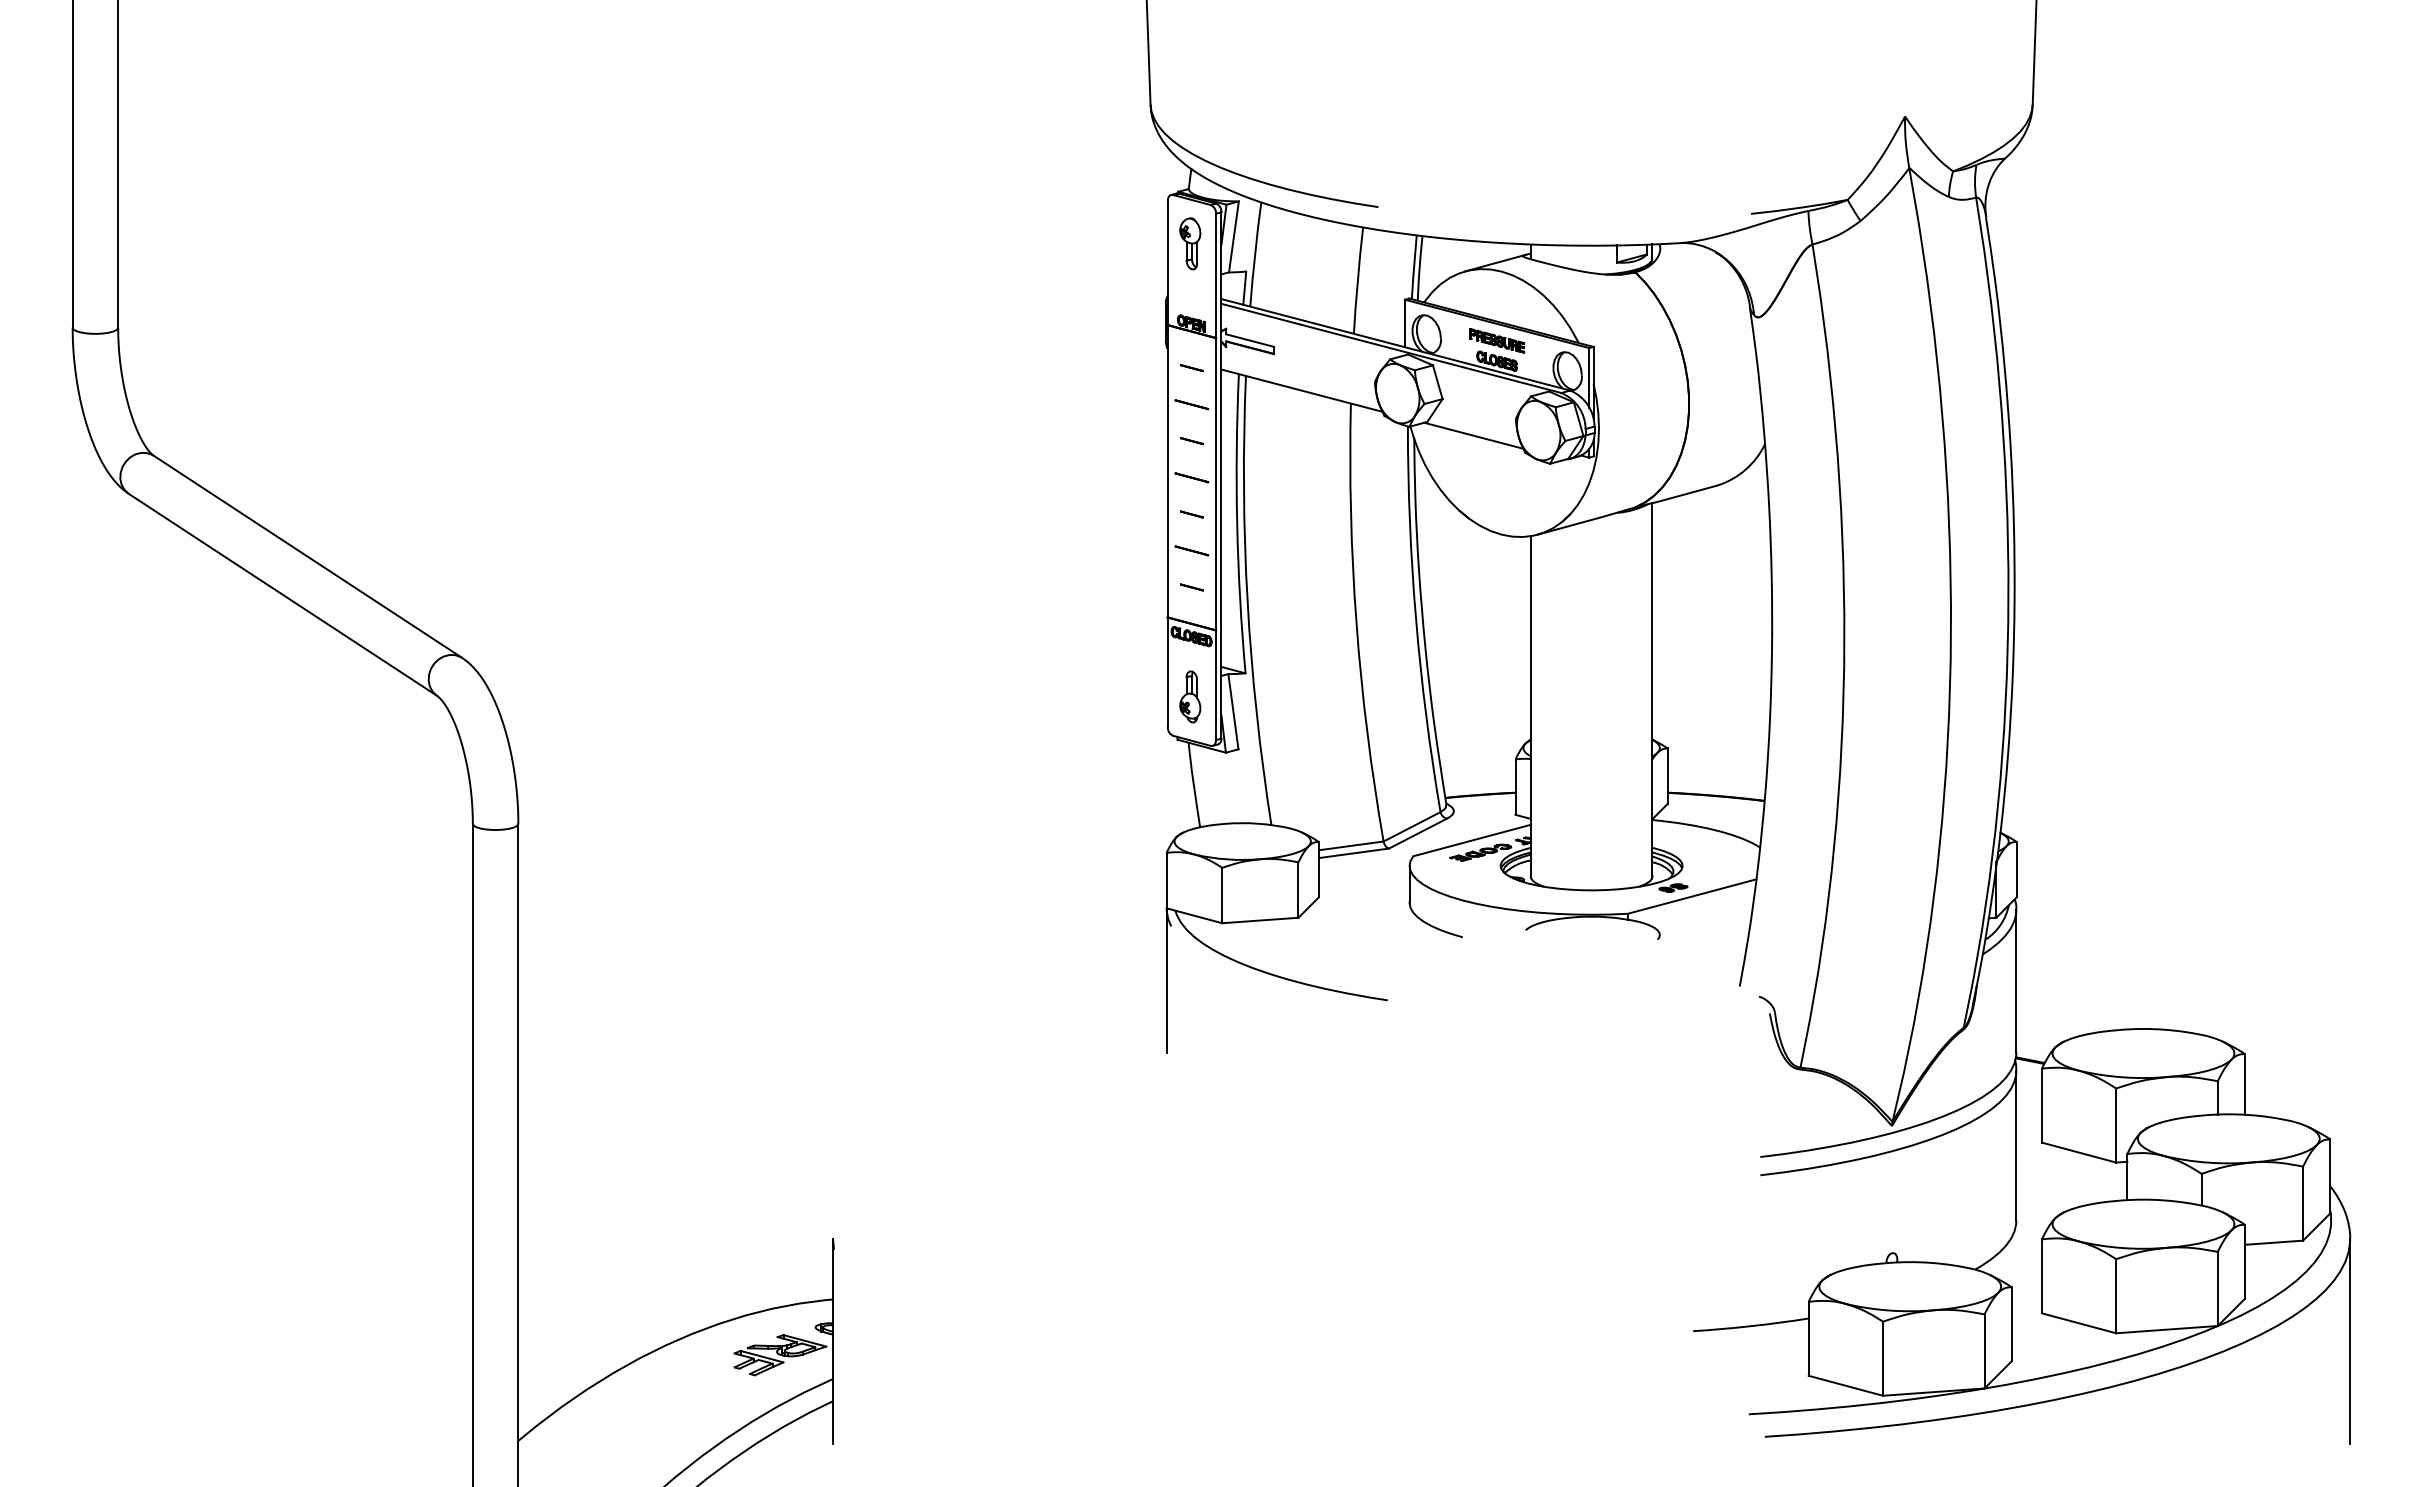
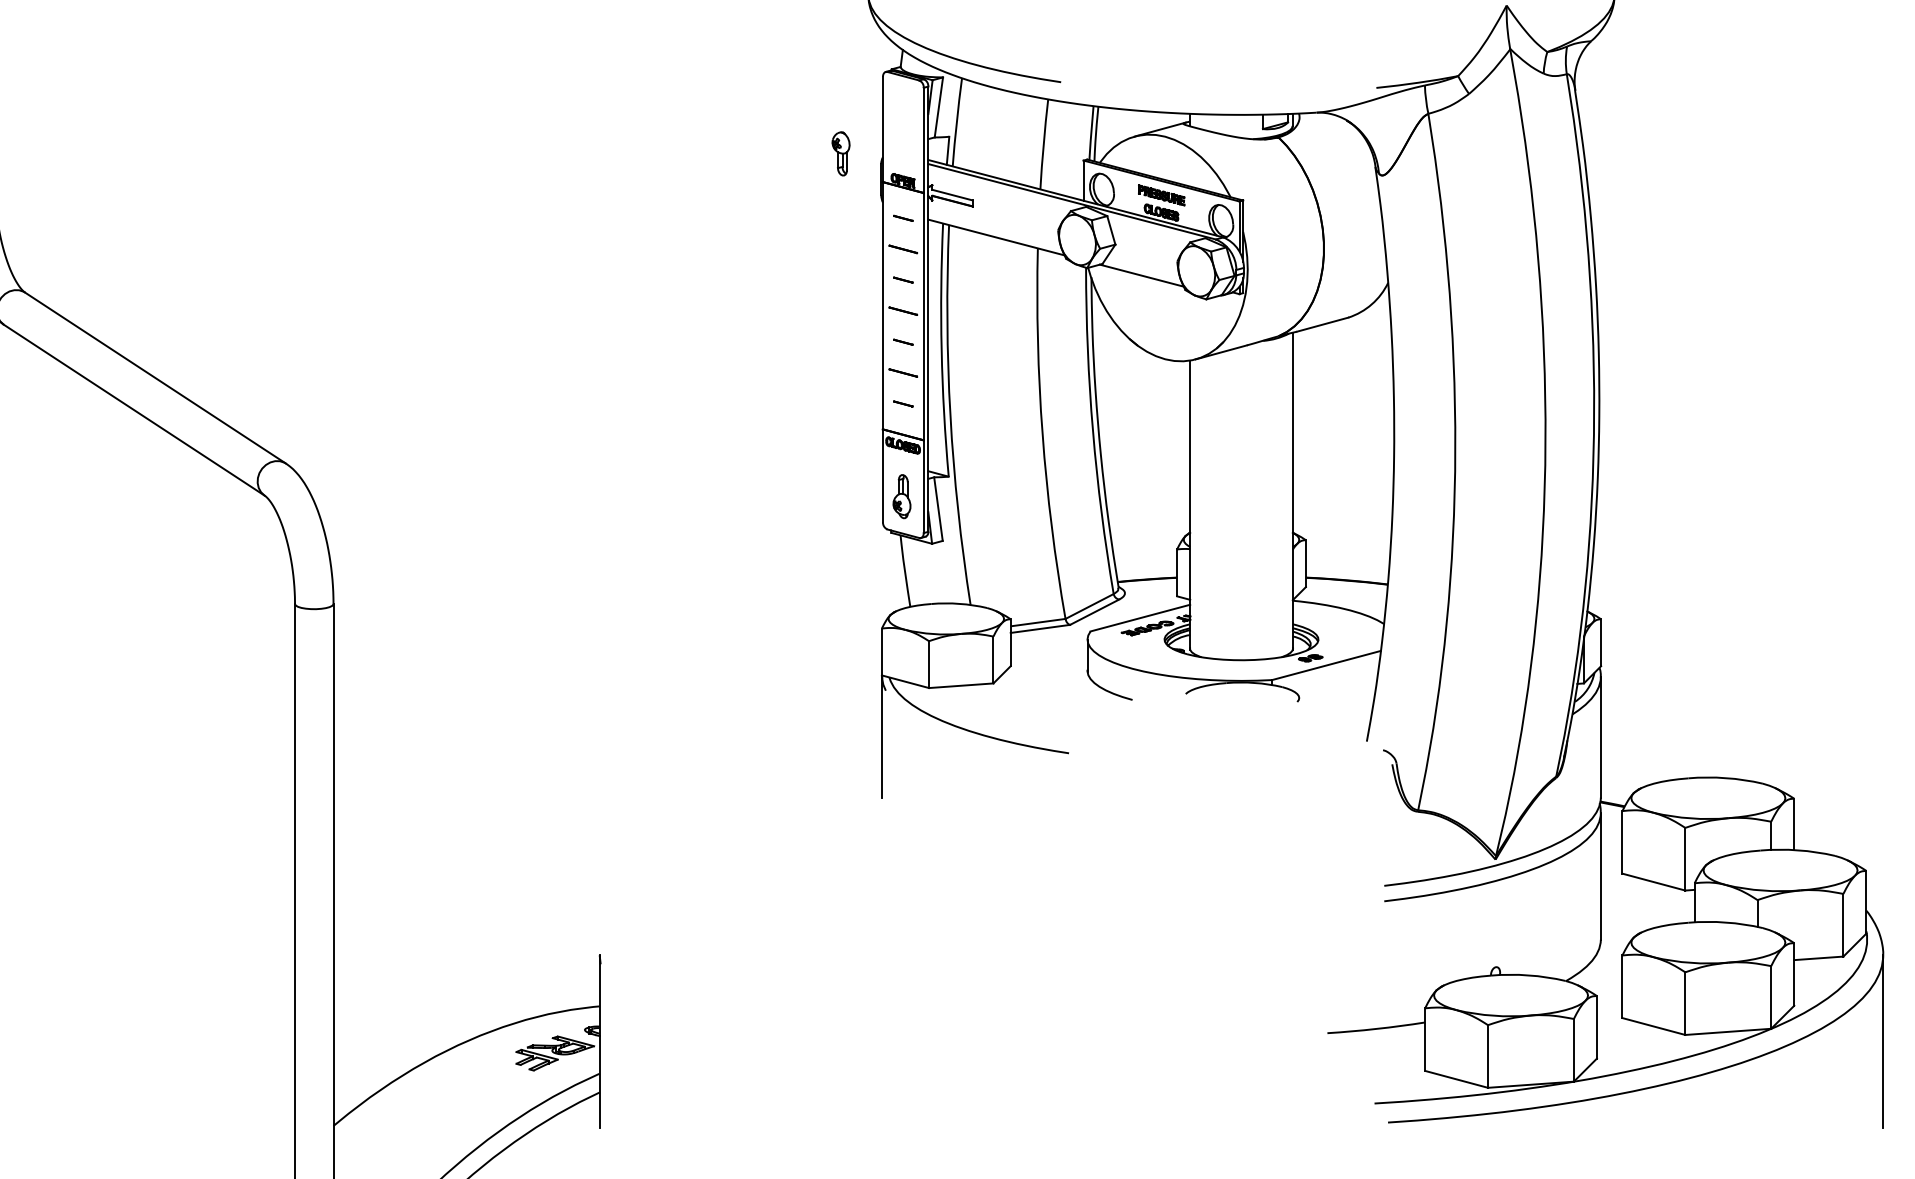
part: (1190, 243) -> (841, 153), moved

